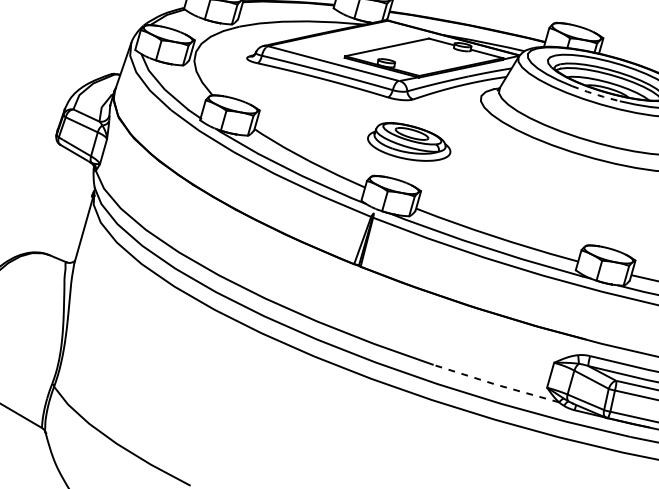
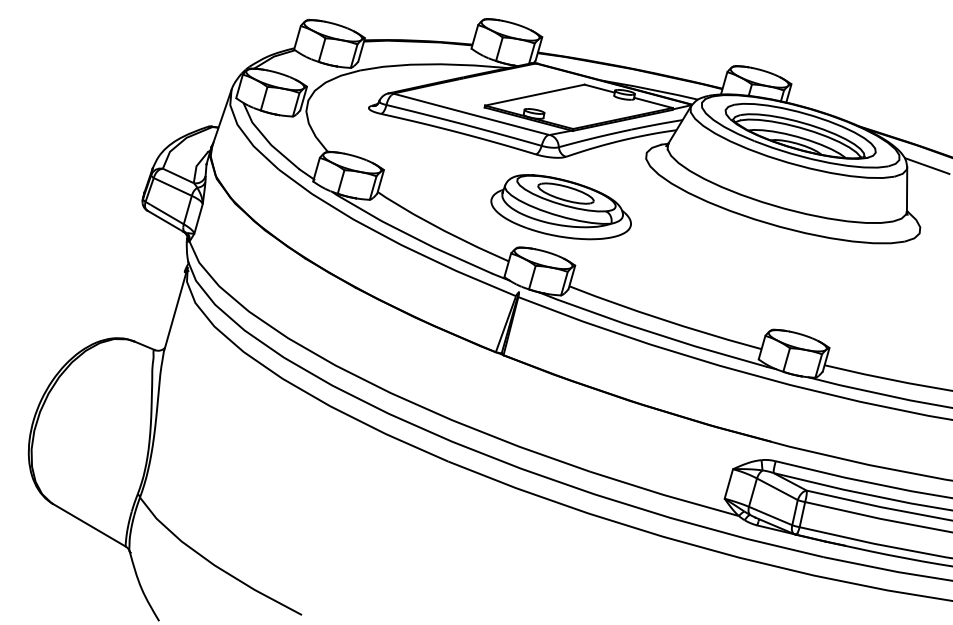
line: (595, 94) -> (782, 150), dashed -> solid
part: (408, 142) -> (560, 207), size x1.43
line: (495, 384) -> (663, 495), dashed -> solid

